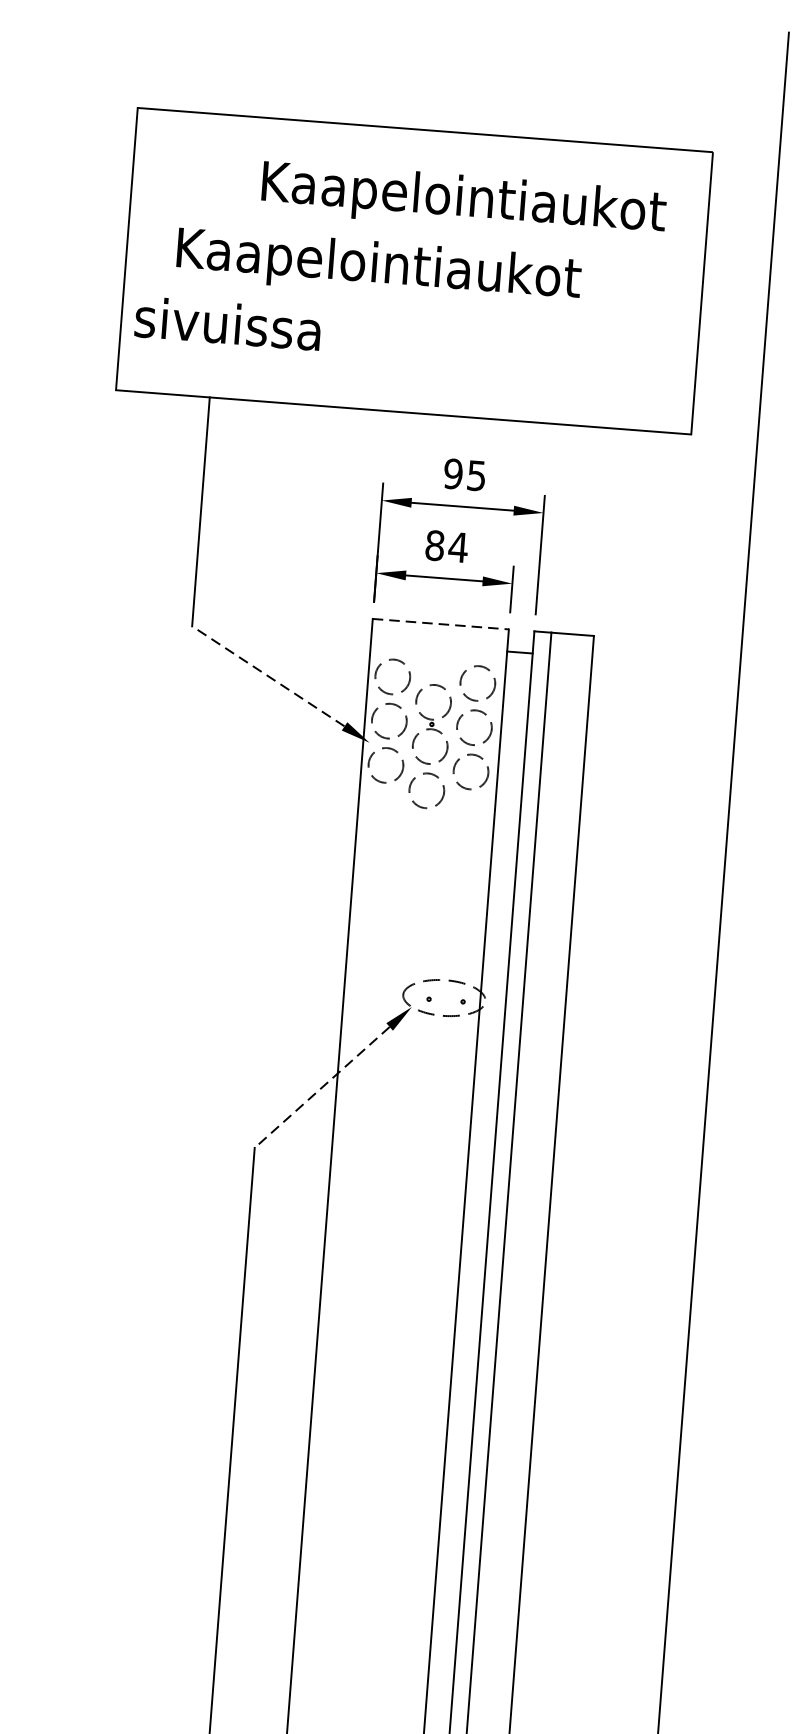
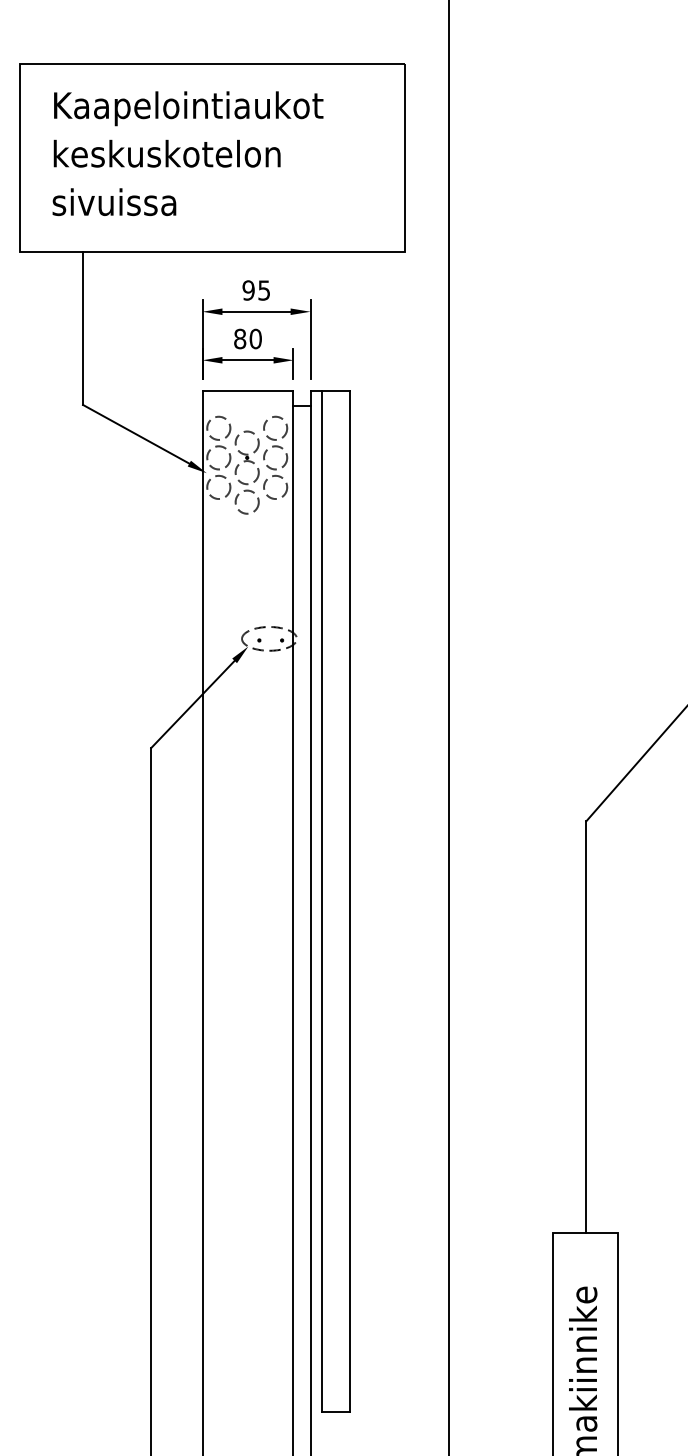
text: (463, 200) -> (188, 108), moved
text: (378, 266) -> (188, 156), Kaapelointiaukot -> keskuskotelon
text: (228, 324) -> (114, 202), moved
text: (458, 546) -> (255, 338), 84 -> 80
line: (441, 623) -> (248, 390), dashed -> solid
line: (268, 676) -> (136, 434), dashed -> solid
line: (321, 1087) -> (192, 704), dashed -> solid

